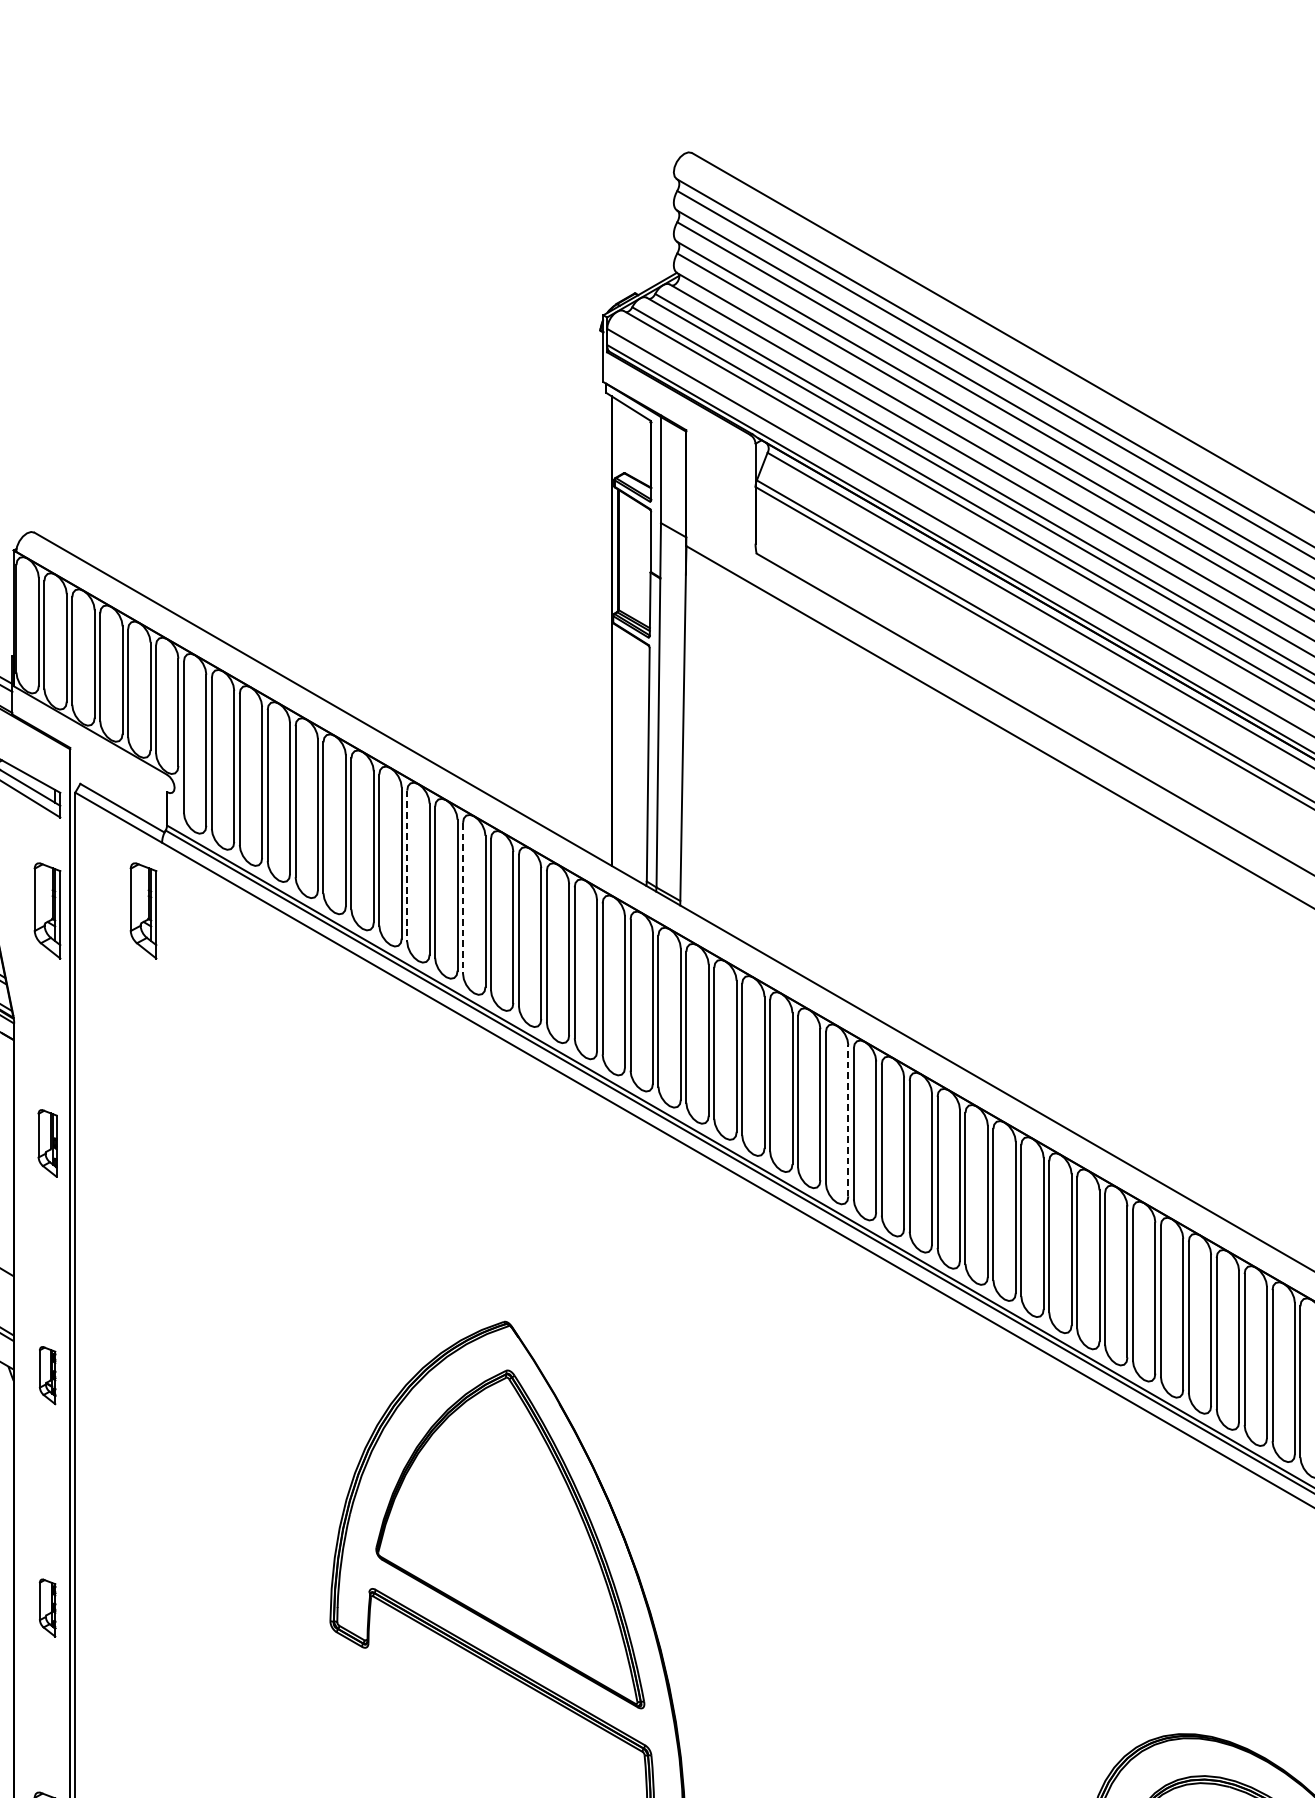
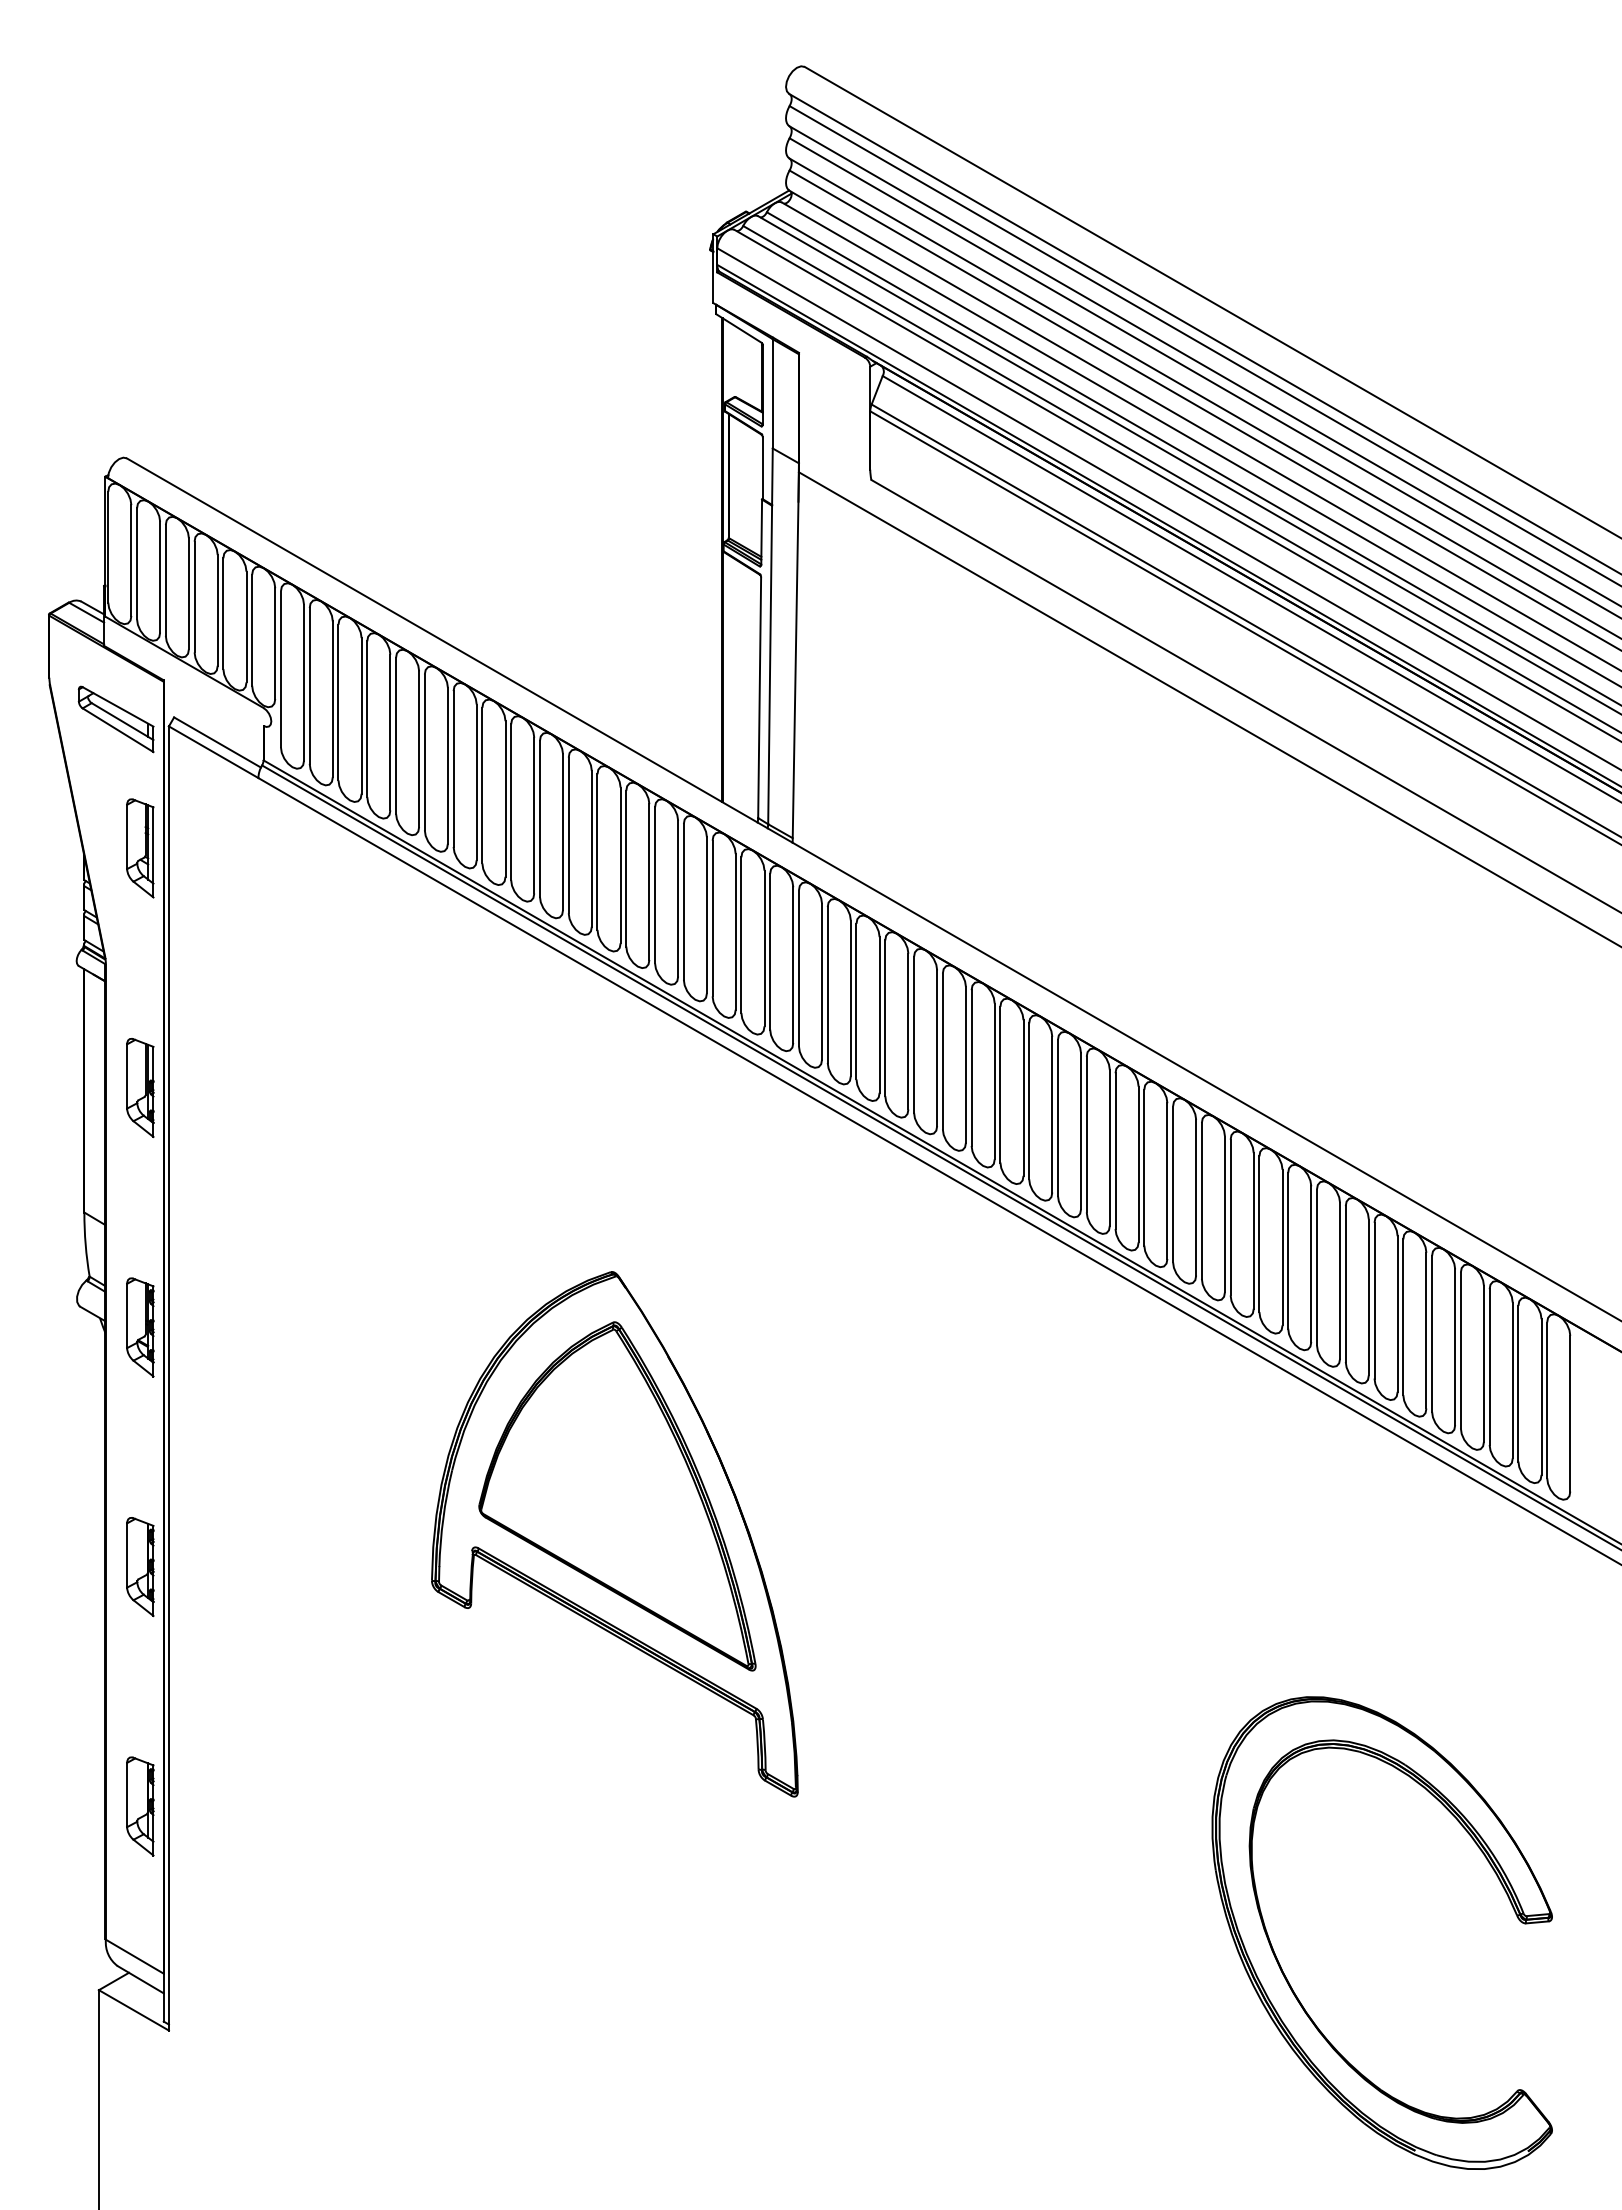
line: (407, 866) -> (511, 802), dashed -> solid
line: (462, 898) -> (568, 835), dashed -> solid
part: (143, 911) -> (239, 848), removed
line: (847, 1120) -> (965, 1064), dashed -> solid
part: (47, 1143) -> (140, 1088), size x1.43
part: (47, 1375) -> (140, 1327), size x1.67
part: (47, 1608) -> (140, 1567), size x1.67

